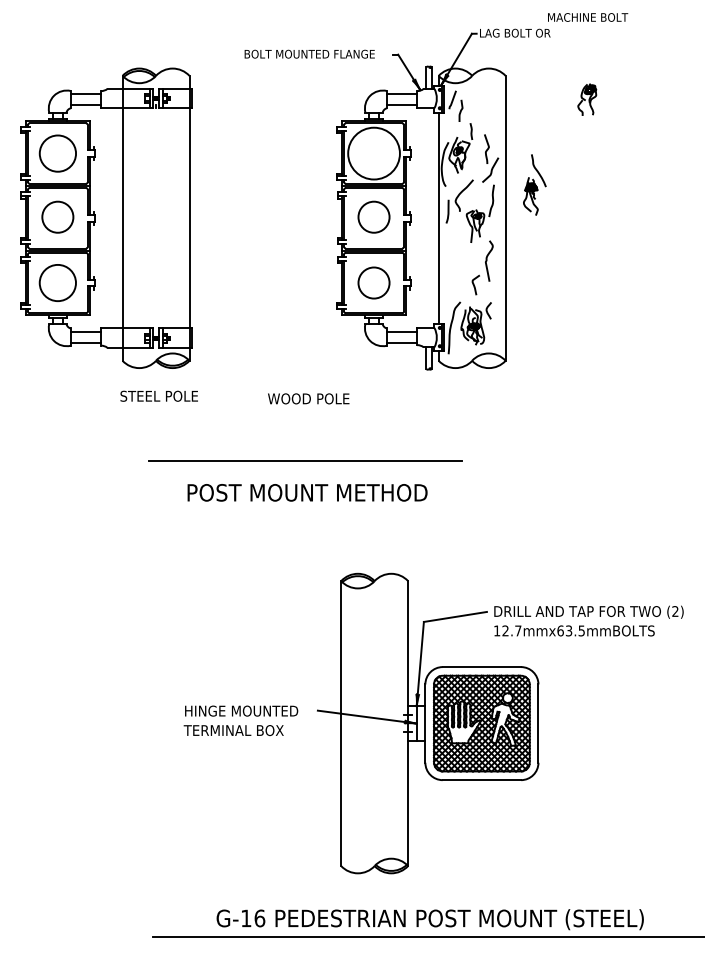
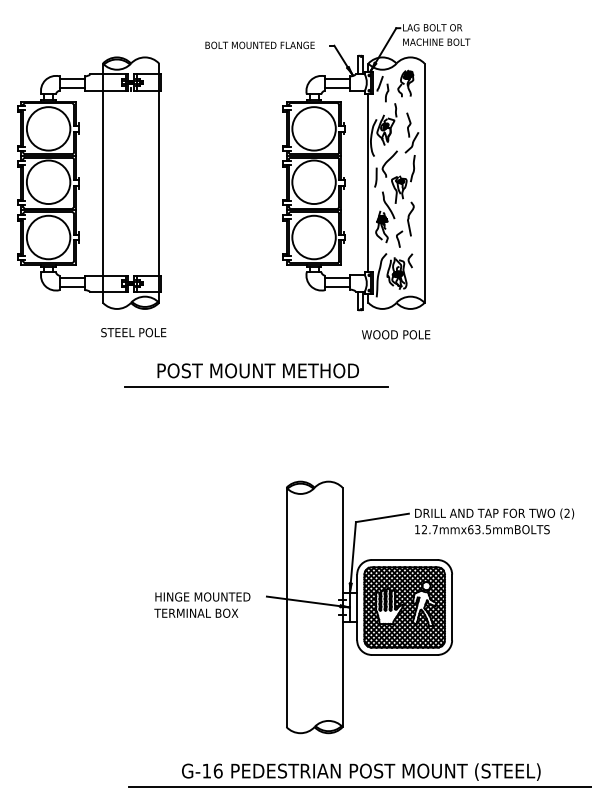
text: (588, 17) -> (437, 42), moved
part: (587, 99) -> (406, 83), moved
circle: (57, 153) -> (48, 128), size x1.43
part: (534, 184) -> (385, 216), moved
circle: (57, 217) -> (48, 182), size x1.67
circle: (373, 217) -> (313, 182), size x1.67
circle: (57, 282) -> (48, 237), size x1.43
circle: (373, 282) -> (313, 237), size x1.67
text: (308, 398) -> (395, 334), moved
text: (307, 492) -> (258, 370), moved

